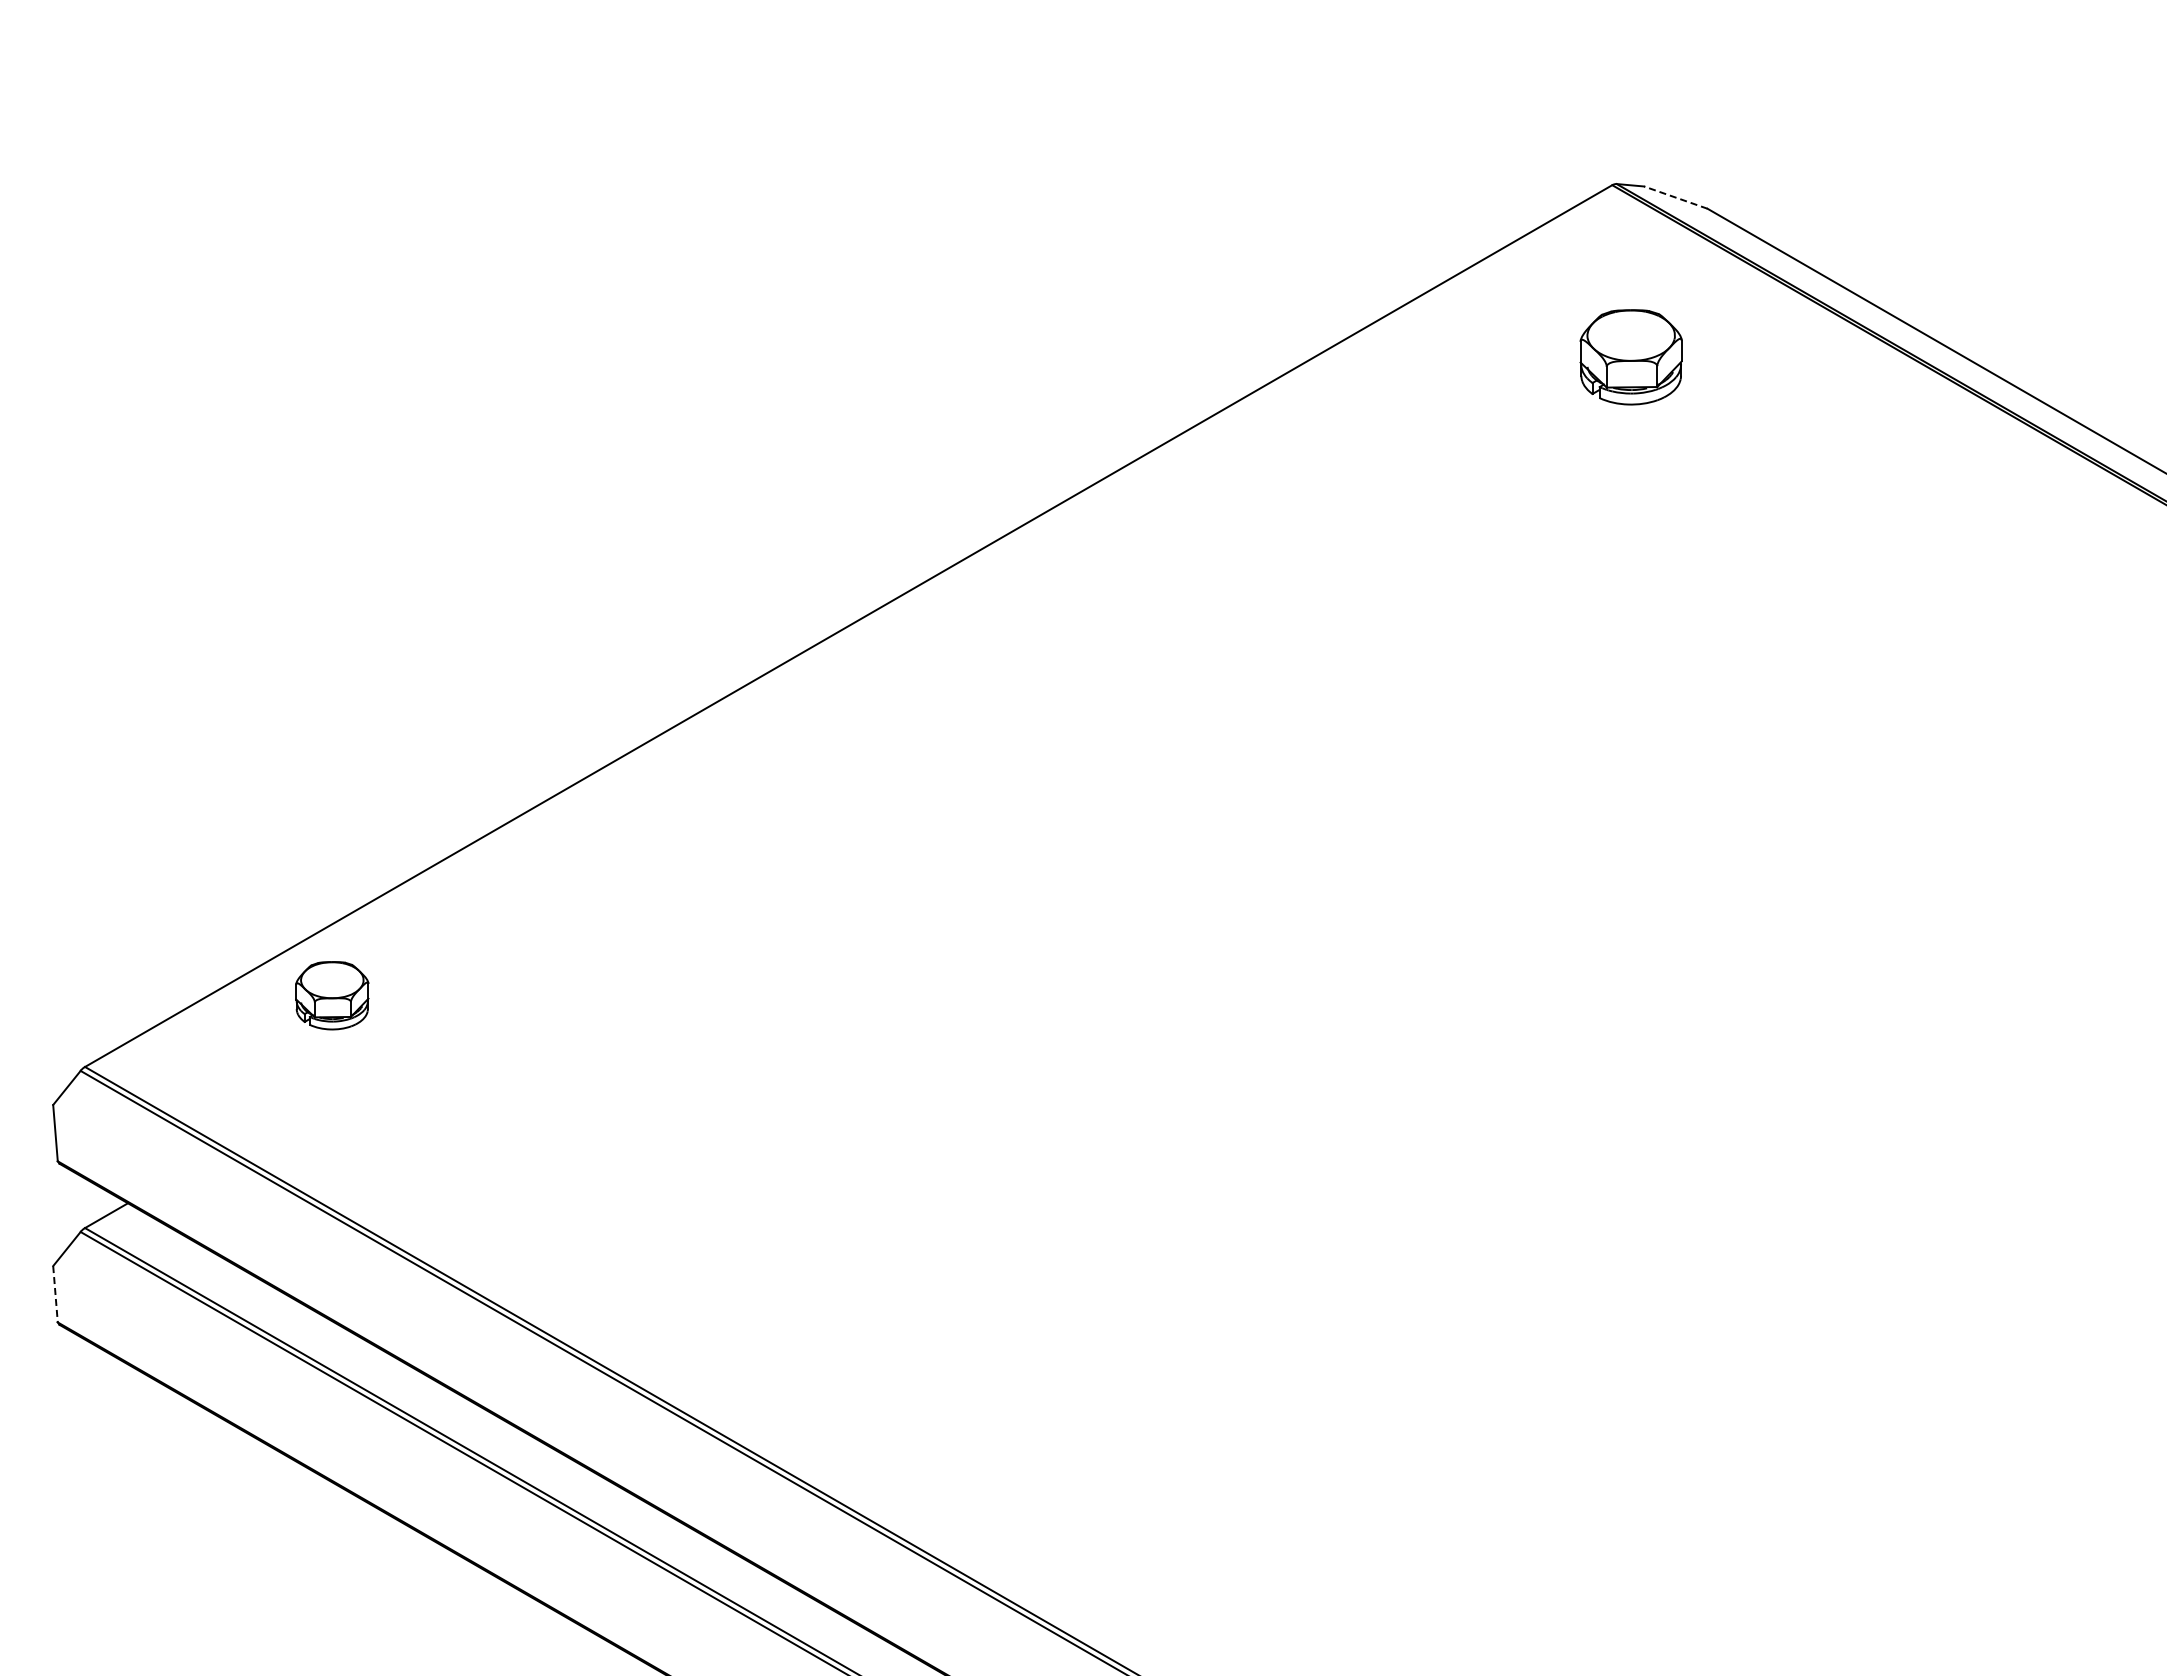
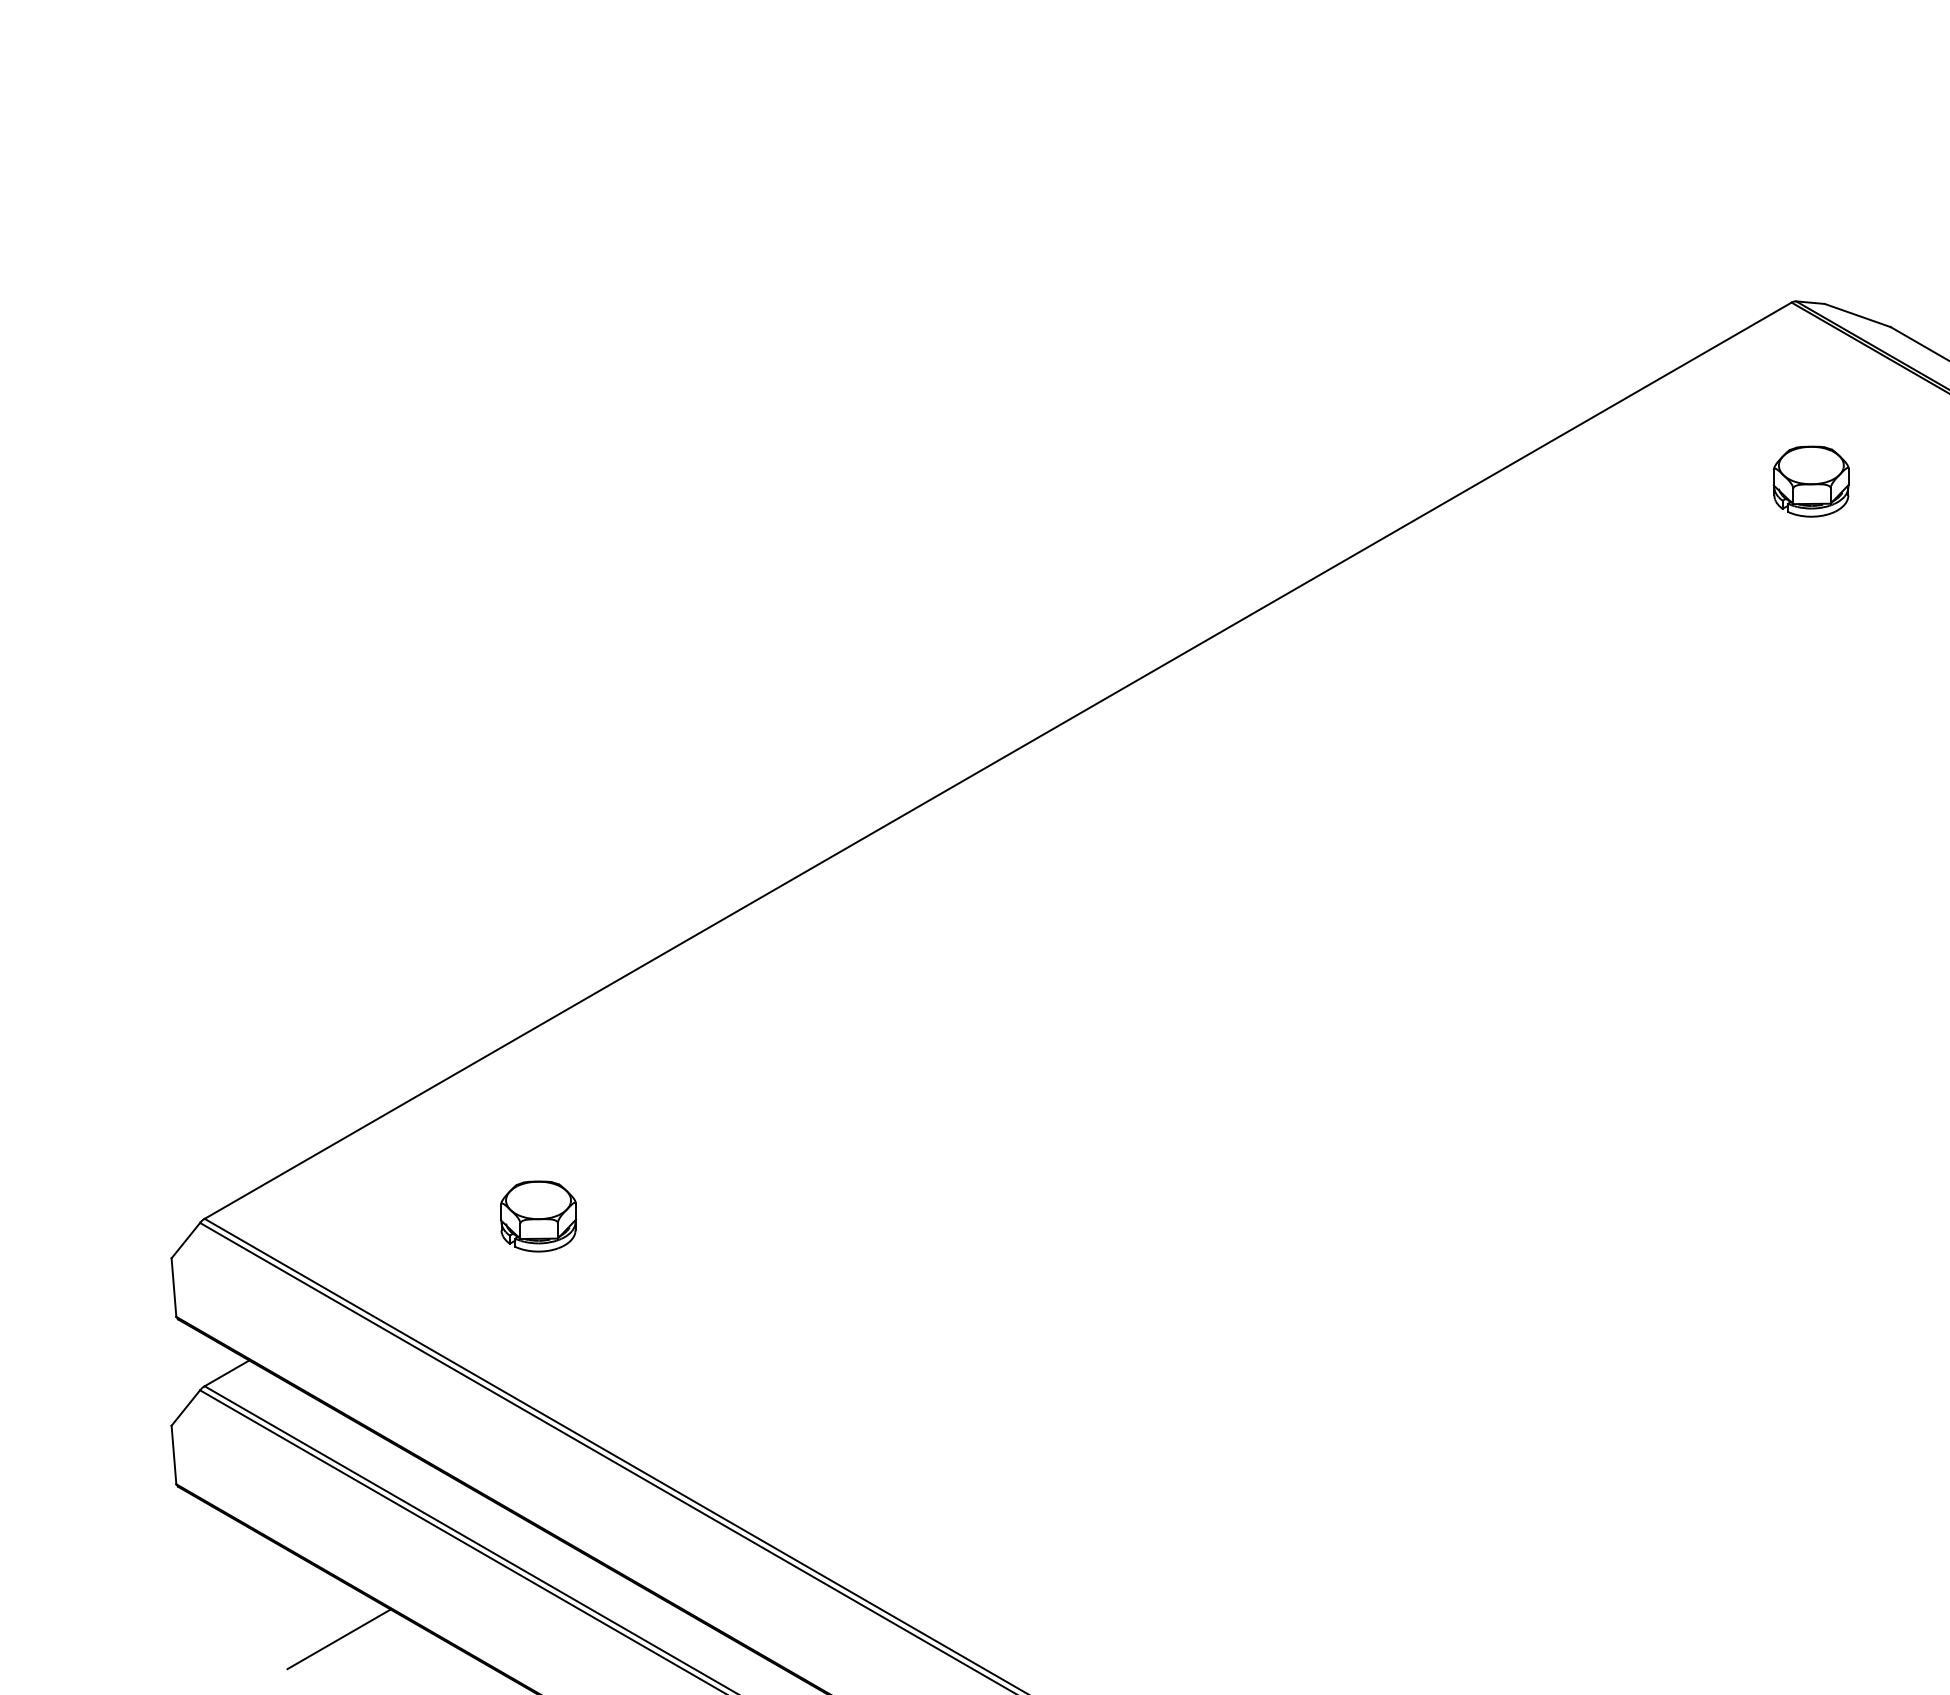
line: (1675, 197) -> (1857, 315), dashed -> solid
part: (1631, 357) -> (1811, 481), size x0.71
part: (332, 995) -> (538, 1216), moved
line: (55, 1294) -> (173, 1455), dashed -> solid
line: (214, 1471) -> (339, 1639), added

